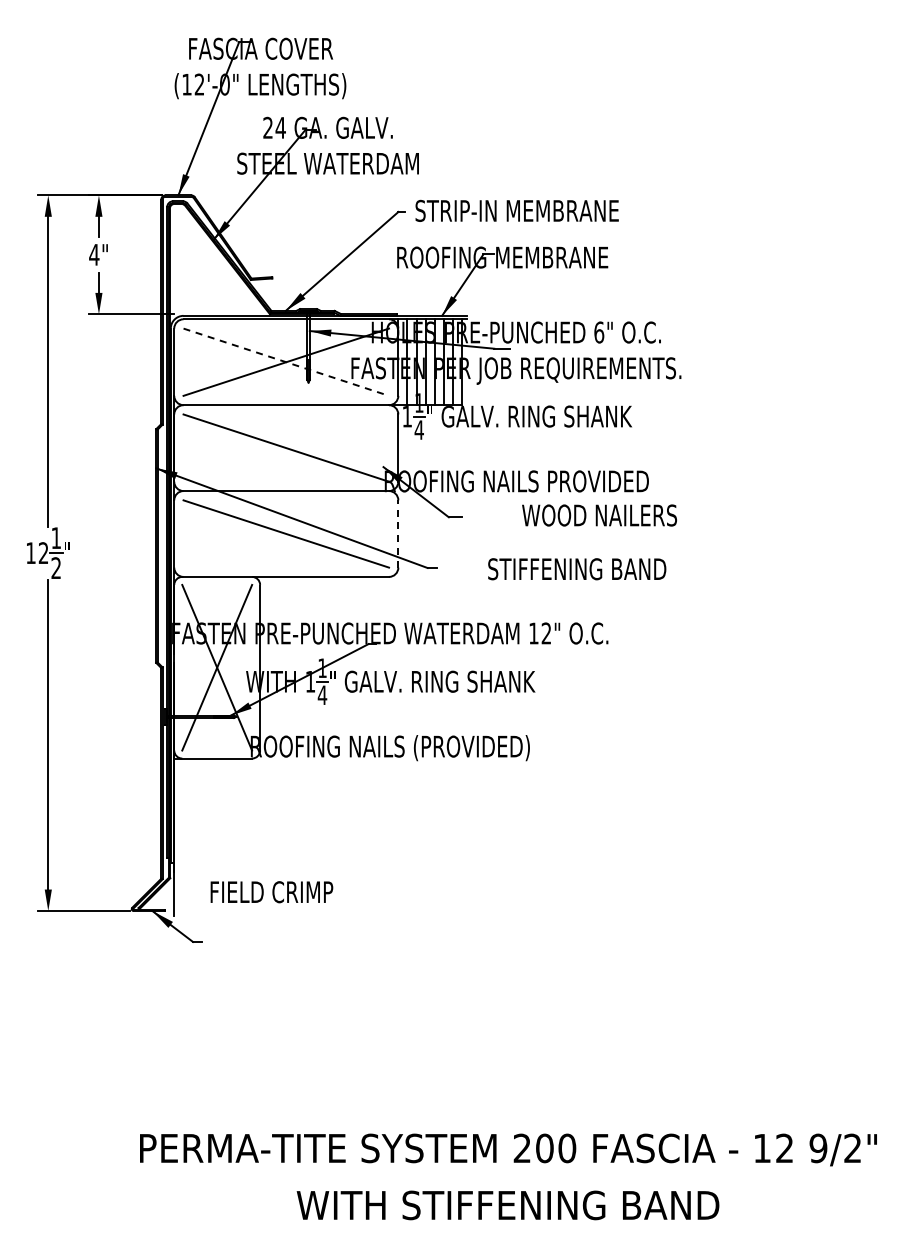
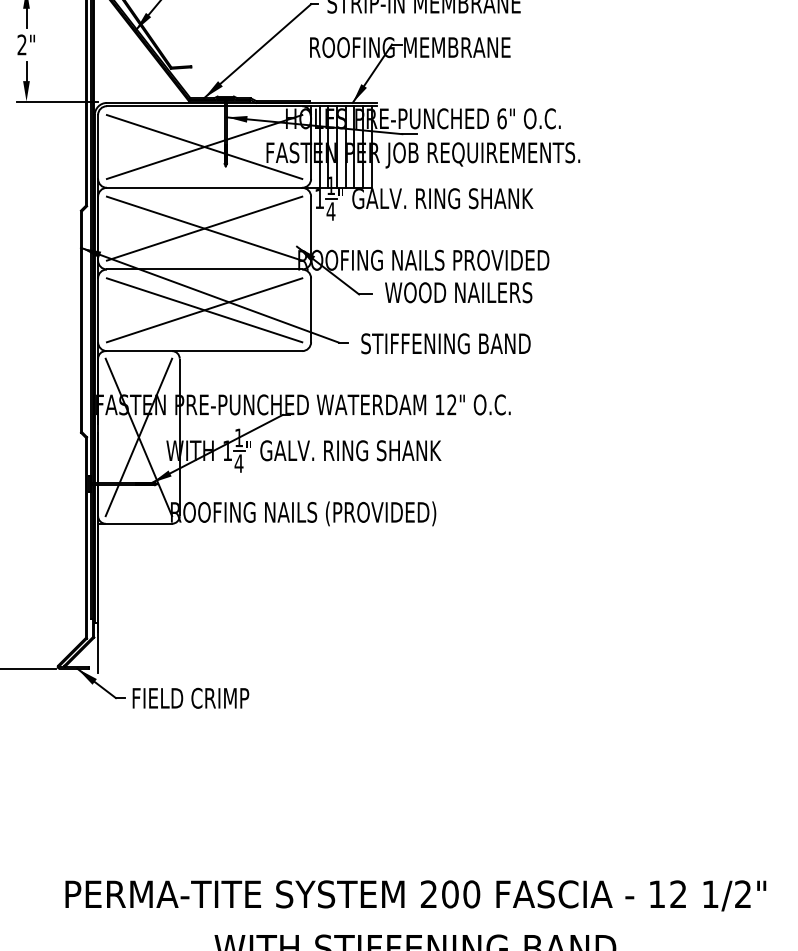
text: (94, 254) -> (22, 44), 4" -> 2"
line: (286, 362) -> (204, 147), dashed -> solid
line: (286, 447) -> (204, 228), added
text: (599, 515) -> (458, 292), moved
line: (286, 533) -> (204, 309), added
line: (398, 534) -> (311, 310), dashed -> solid
text: (577, 569) -> (446, 344), moved
text: (271, 892) -> (190, 698), moved
text: (818, 1148) -> (710, 894), 9/2" -> 1/2"

